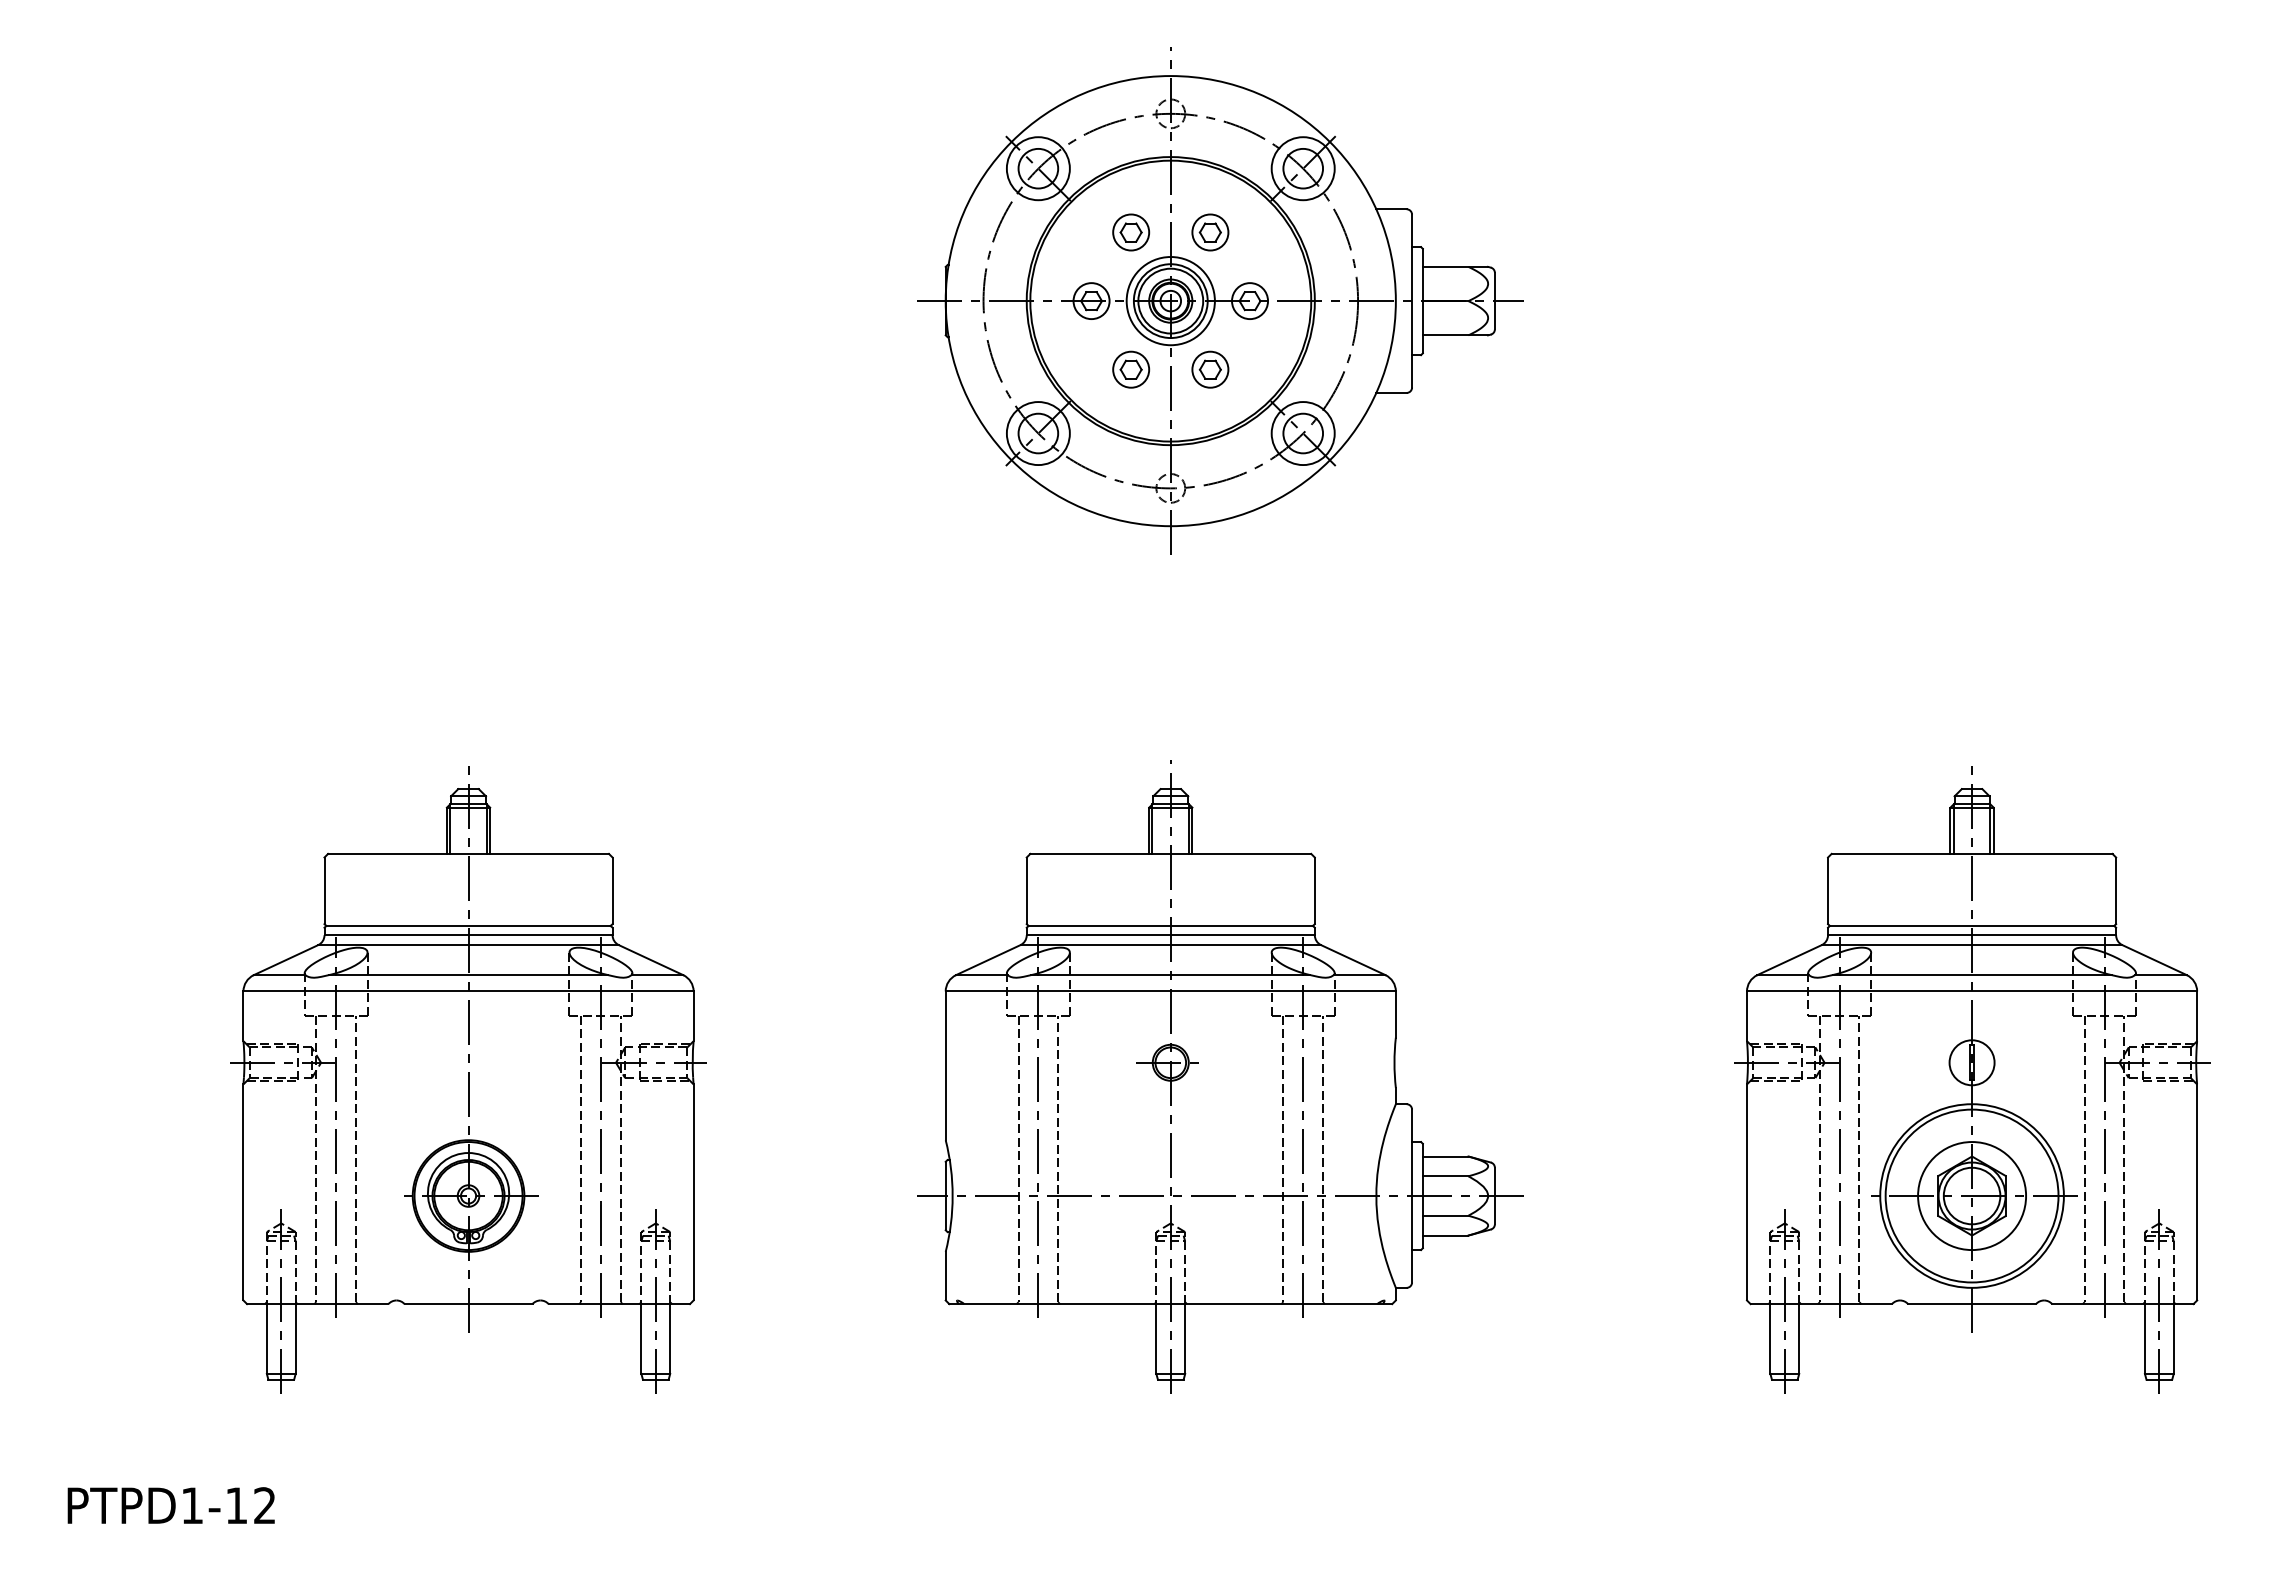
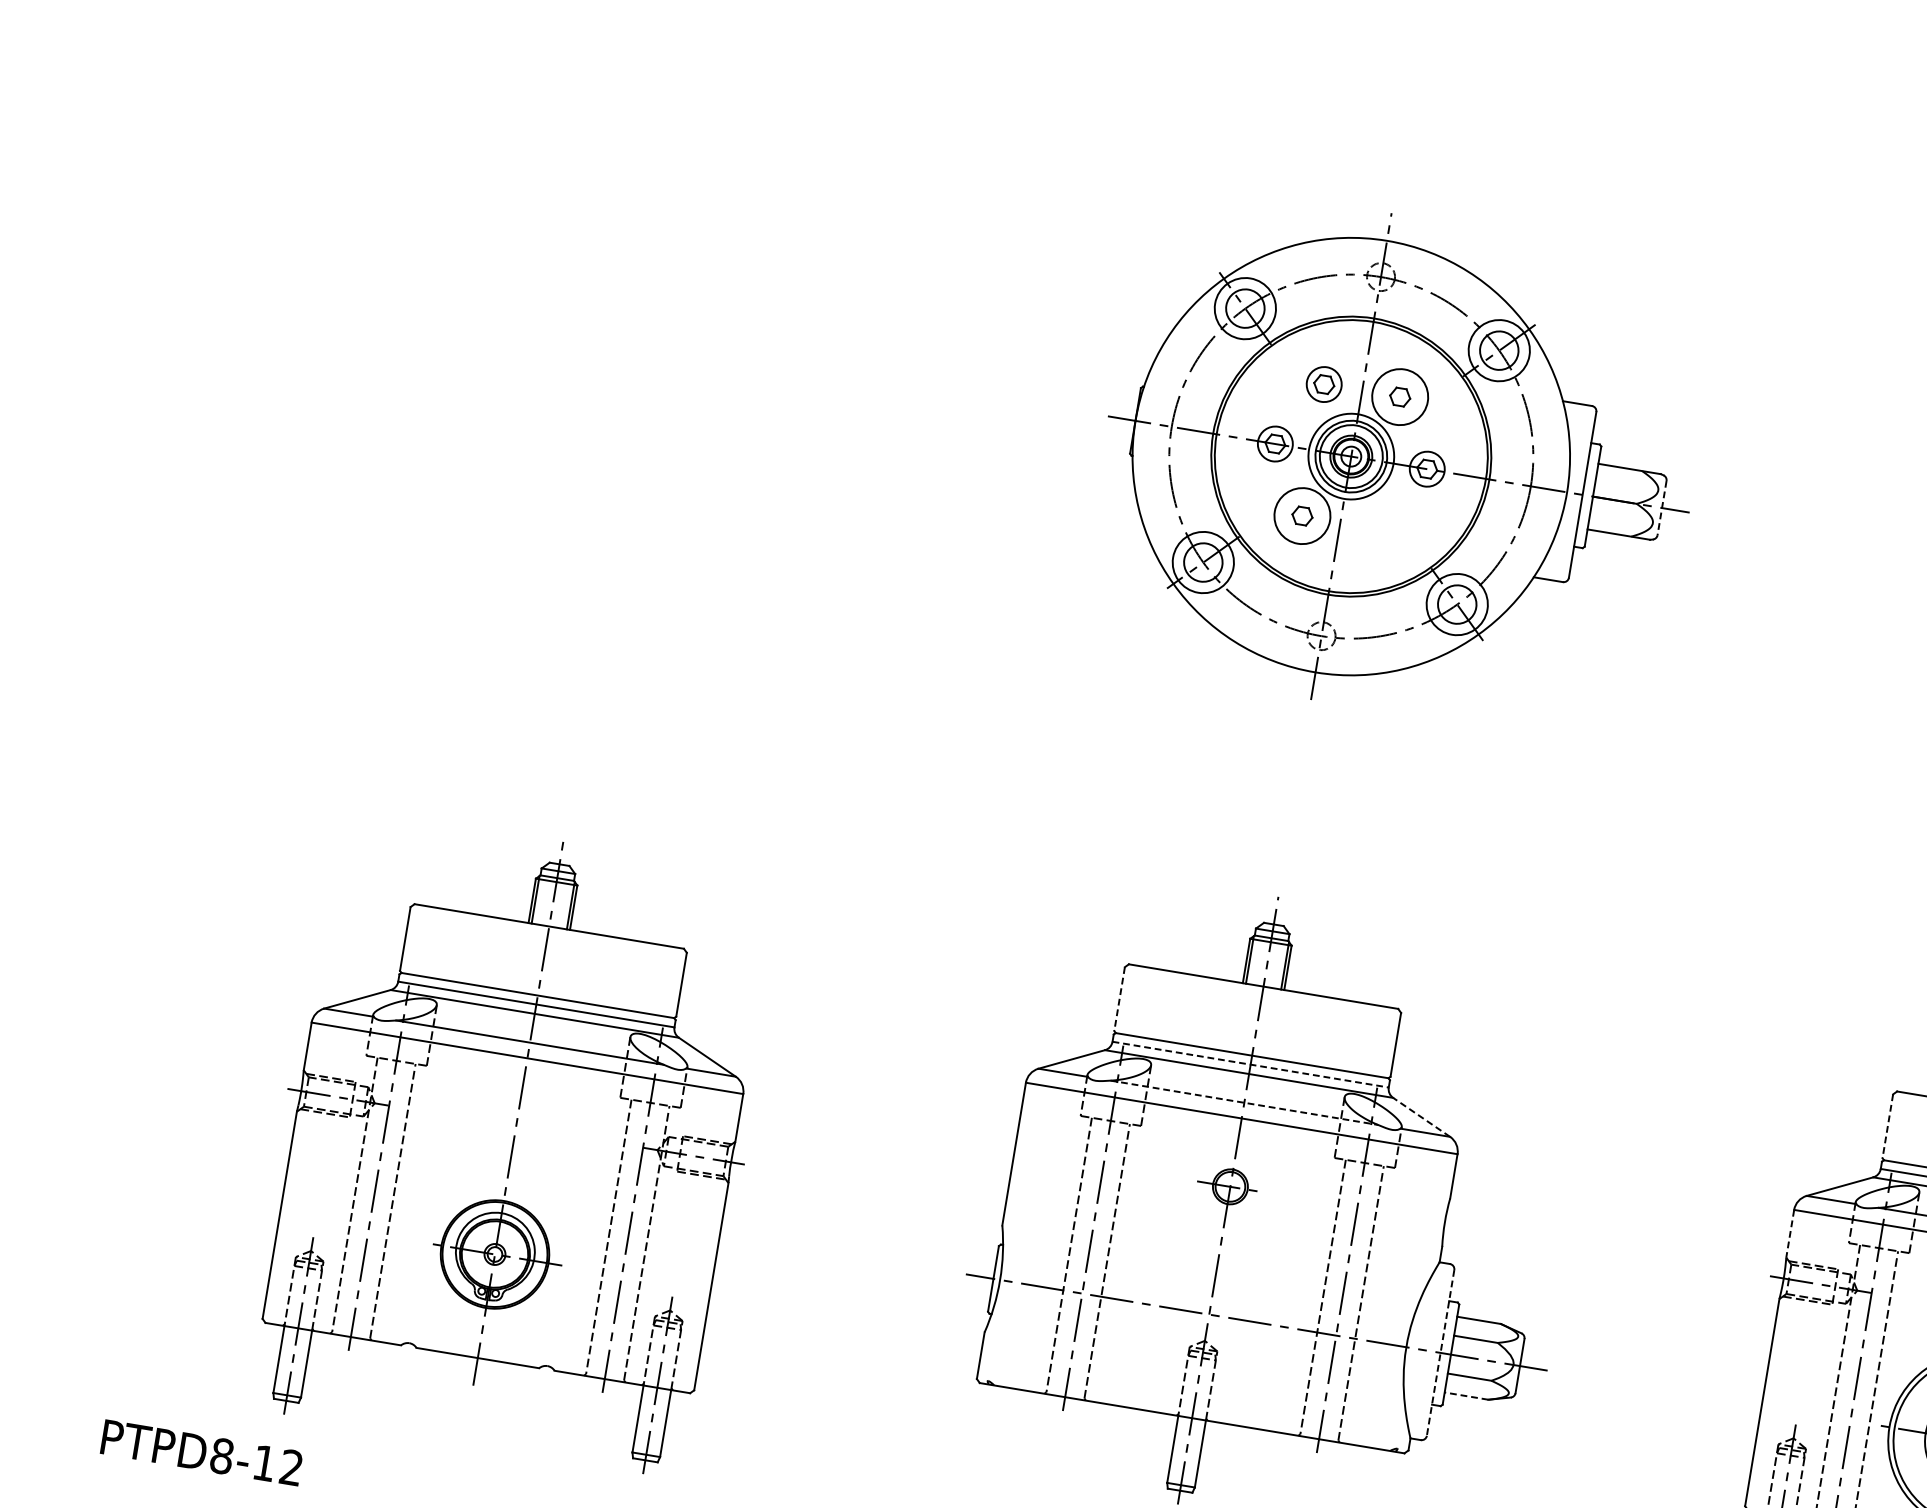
circle: (1210, 232) -> (1400, 397), size x1.6
line: (1494, 301) -> (1661, 508), solid -> dashed
circle: (1131, 369) -> (1302, 515), size x1.6
part: (1210, 369) -> (1378, 528), removed
line: (1026, 891) -> (1119, 999), solid -> dashed
line: (1828, 891) -> (1888, 1127), solid -> dashed
line: (1171, 935) -> (1251, 1064), solid -> dashed
line: (1353, 960) -> (1421, 1117), solid -> dashed
line: (1170, 975) -> (1243, 1103), solid -> dashed
line: (1747, 1016) -> (1790, 1234), solid -> dashed
part: (468, 1079) -> (513, 1142), moved
line: (1412, 1196) -> (1440, 1353), solid -> dashed
line: (1445, 1235) -> (1466, 1396), solid -> dashed
text: (192, 1505) -> (222, 1456), PTPD1-12 -> PTPD8-12

